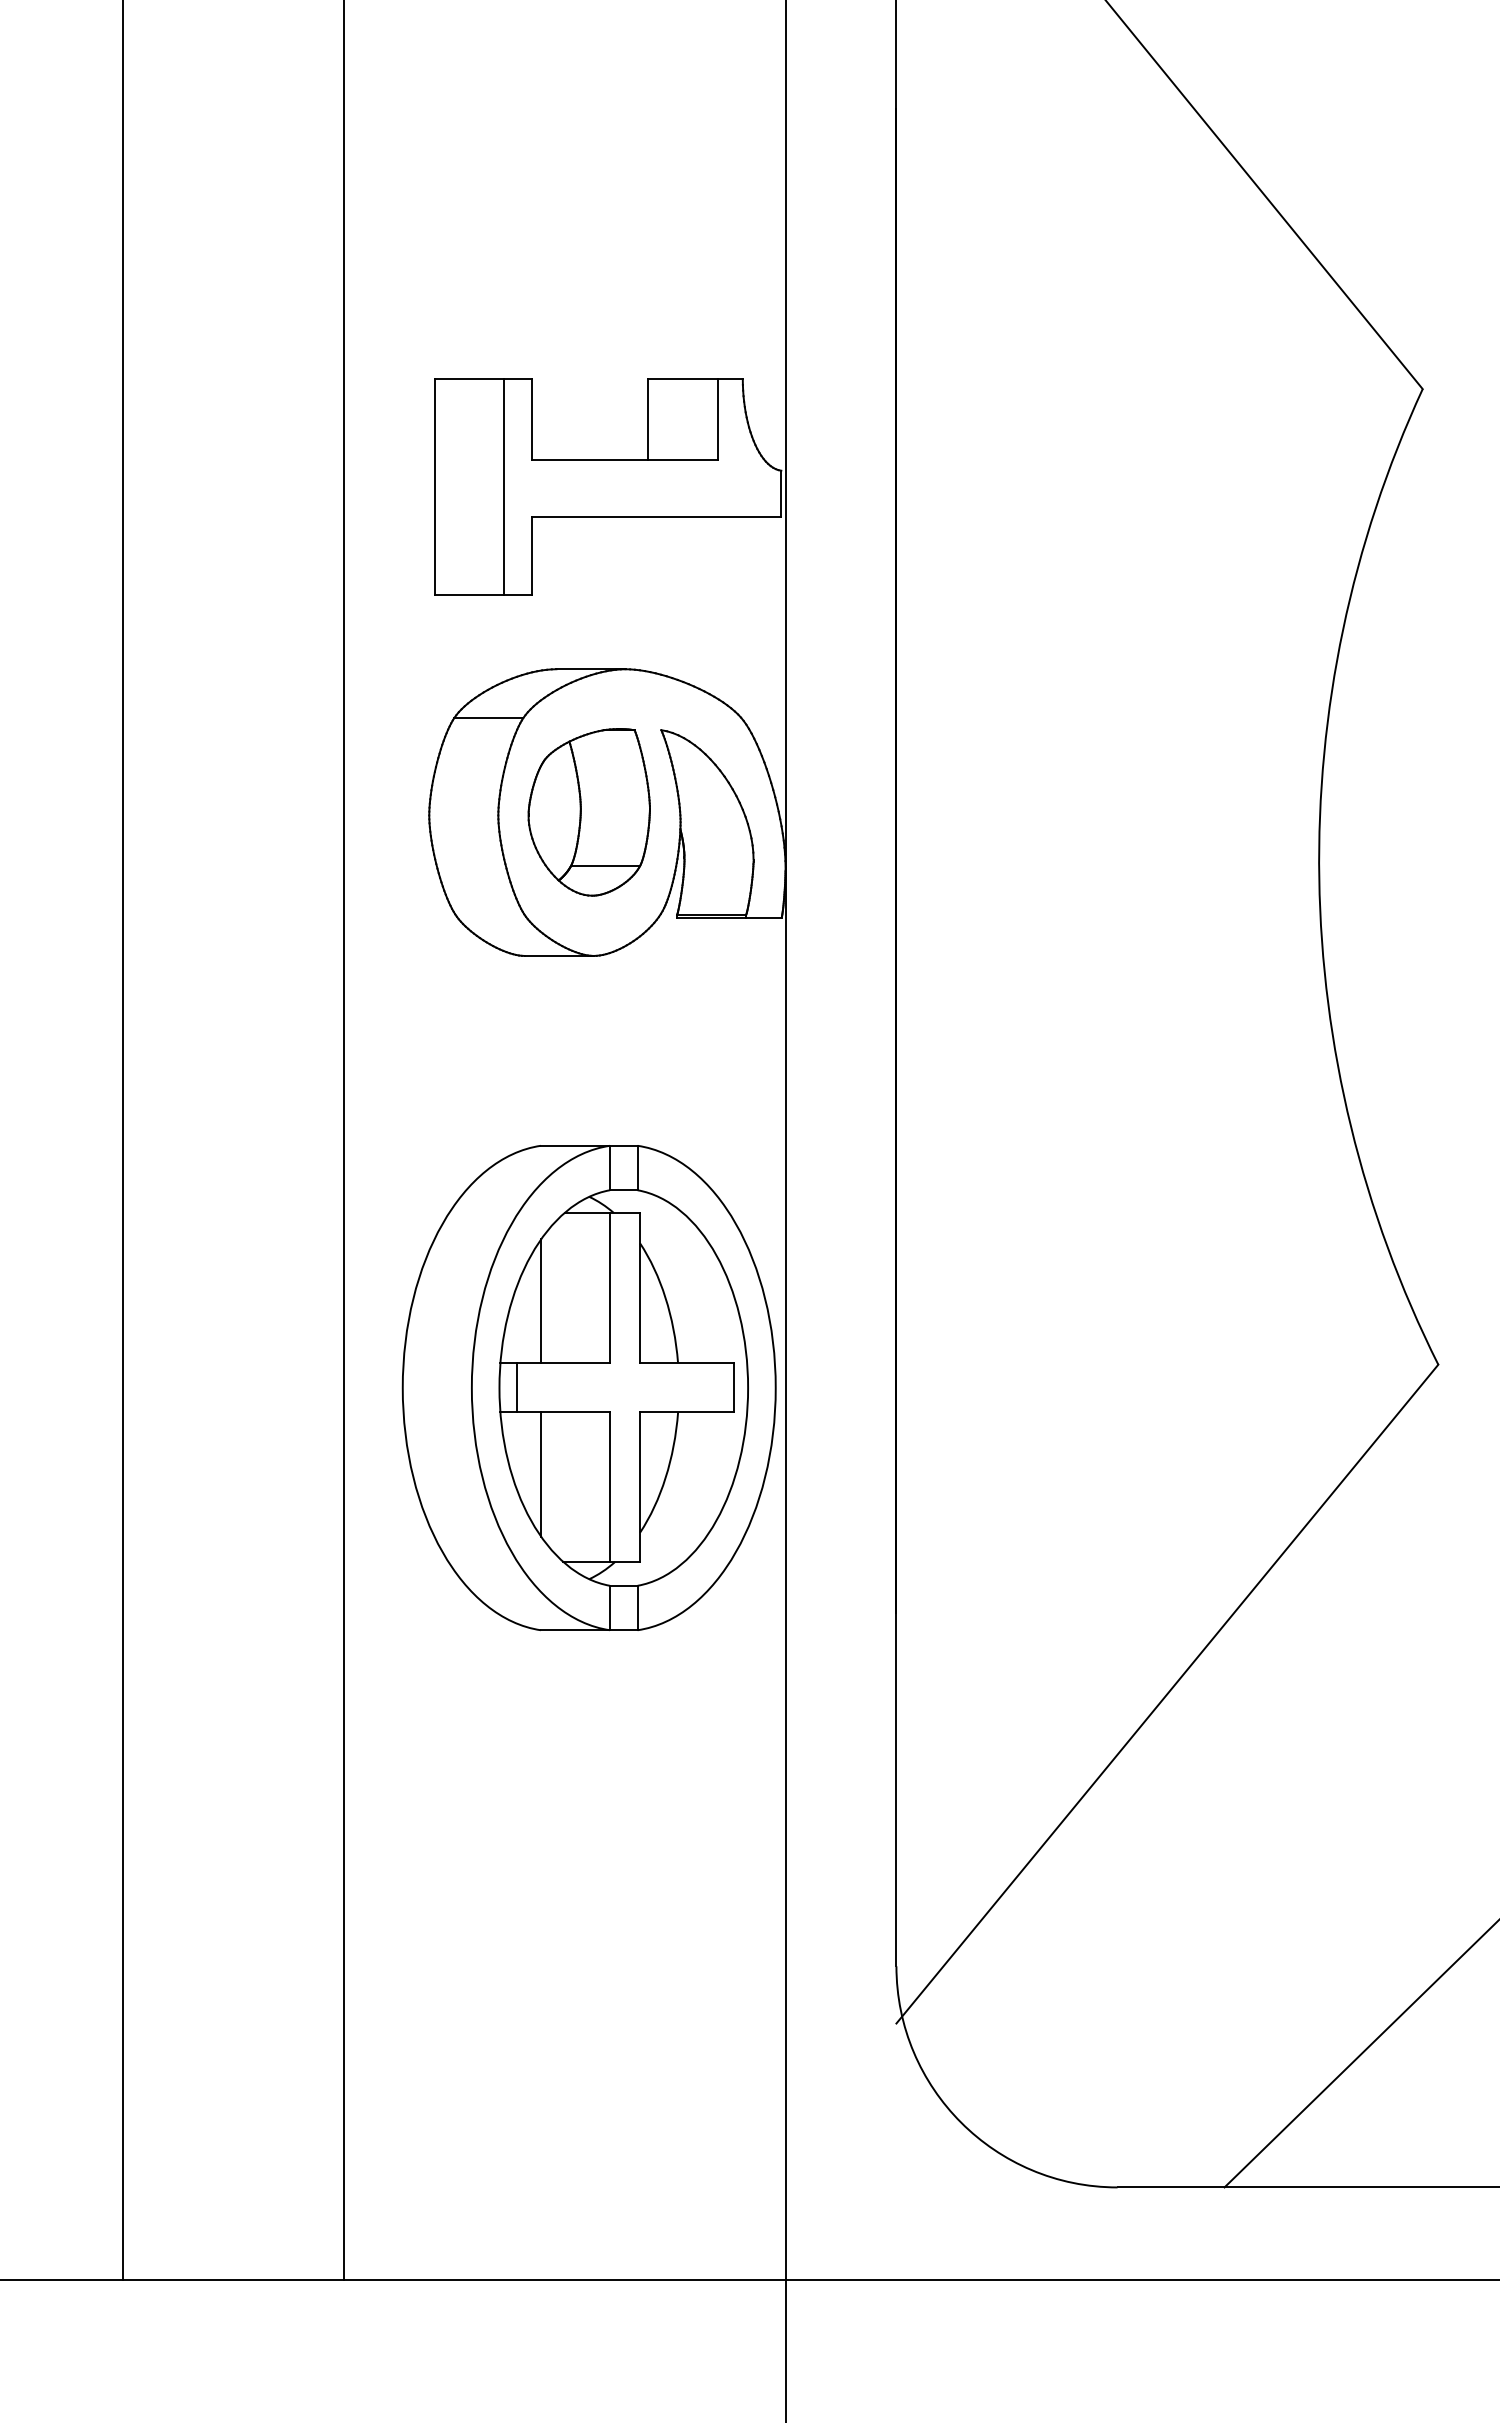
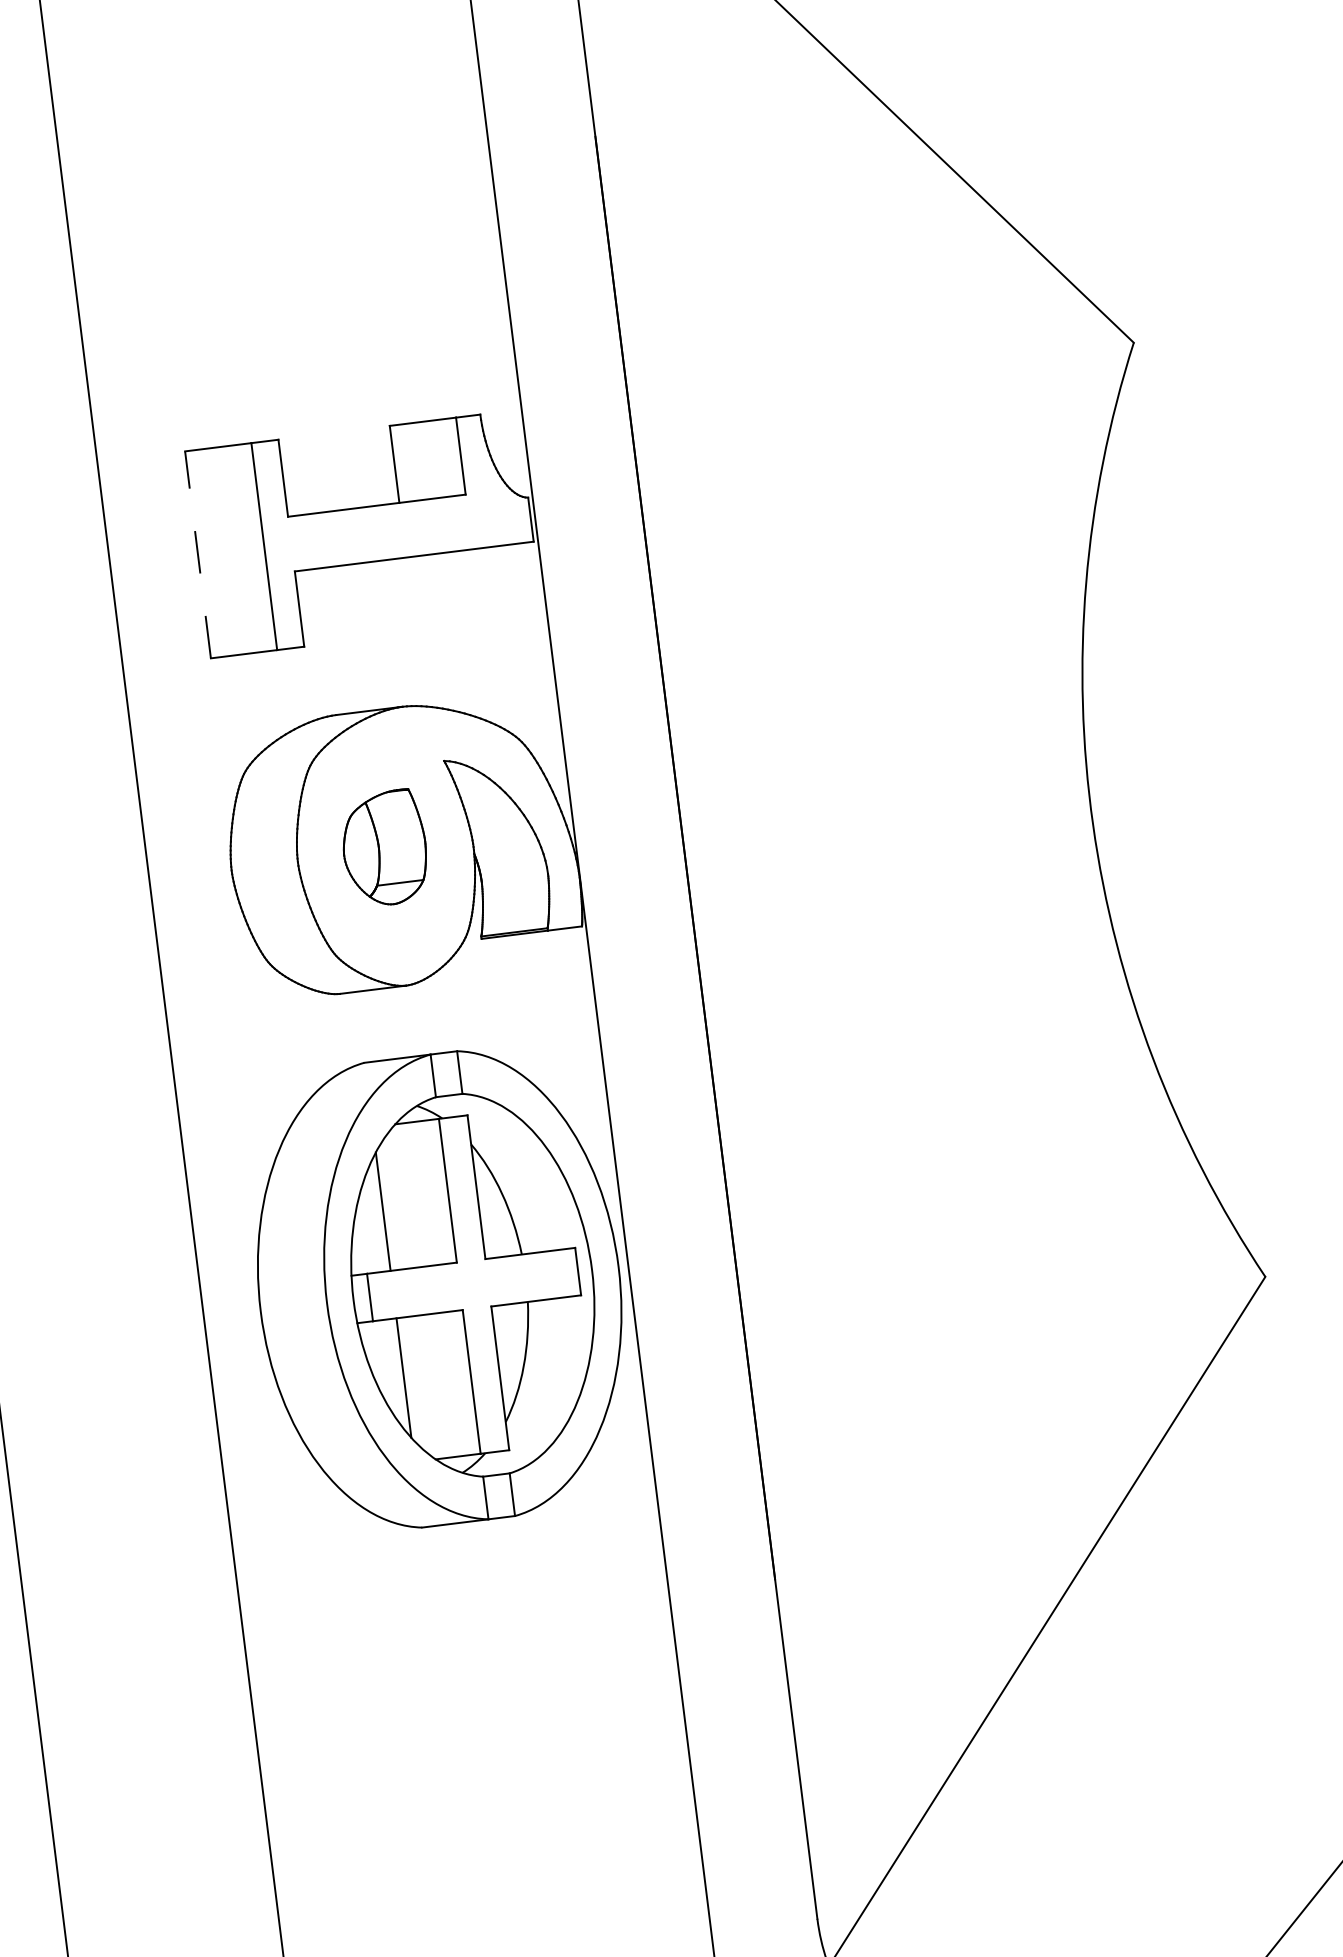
line: (435, 487) -> (198, 555), solid -> dashed
line: (488, 717) -> (276, 769), removed
part: (588, 812) -> (384, 848), size x0.7
part: (588, 1387) -> (438, 1289), moved

